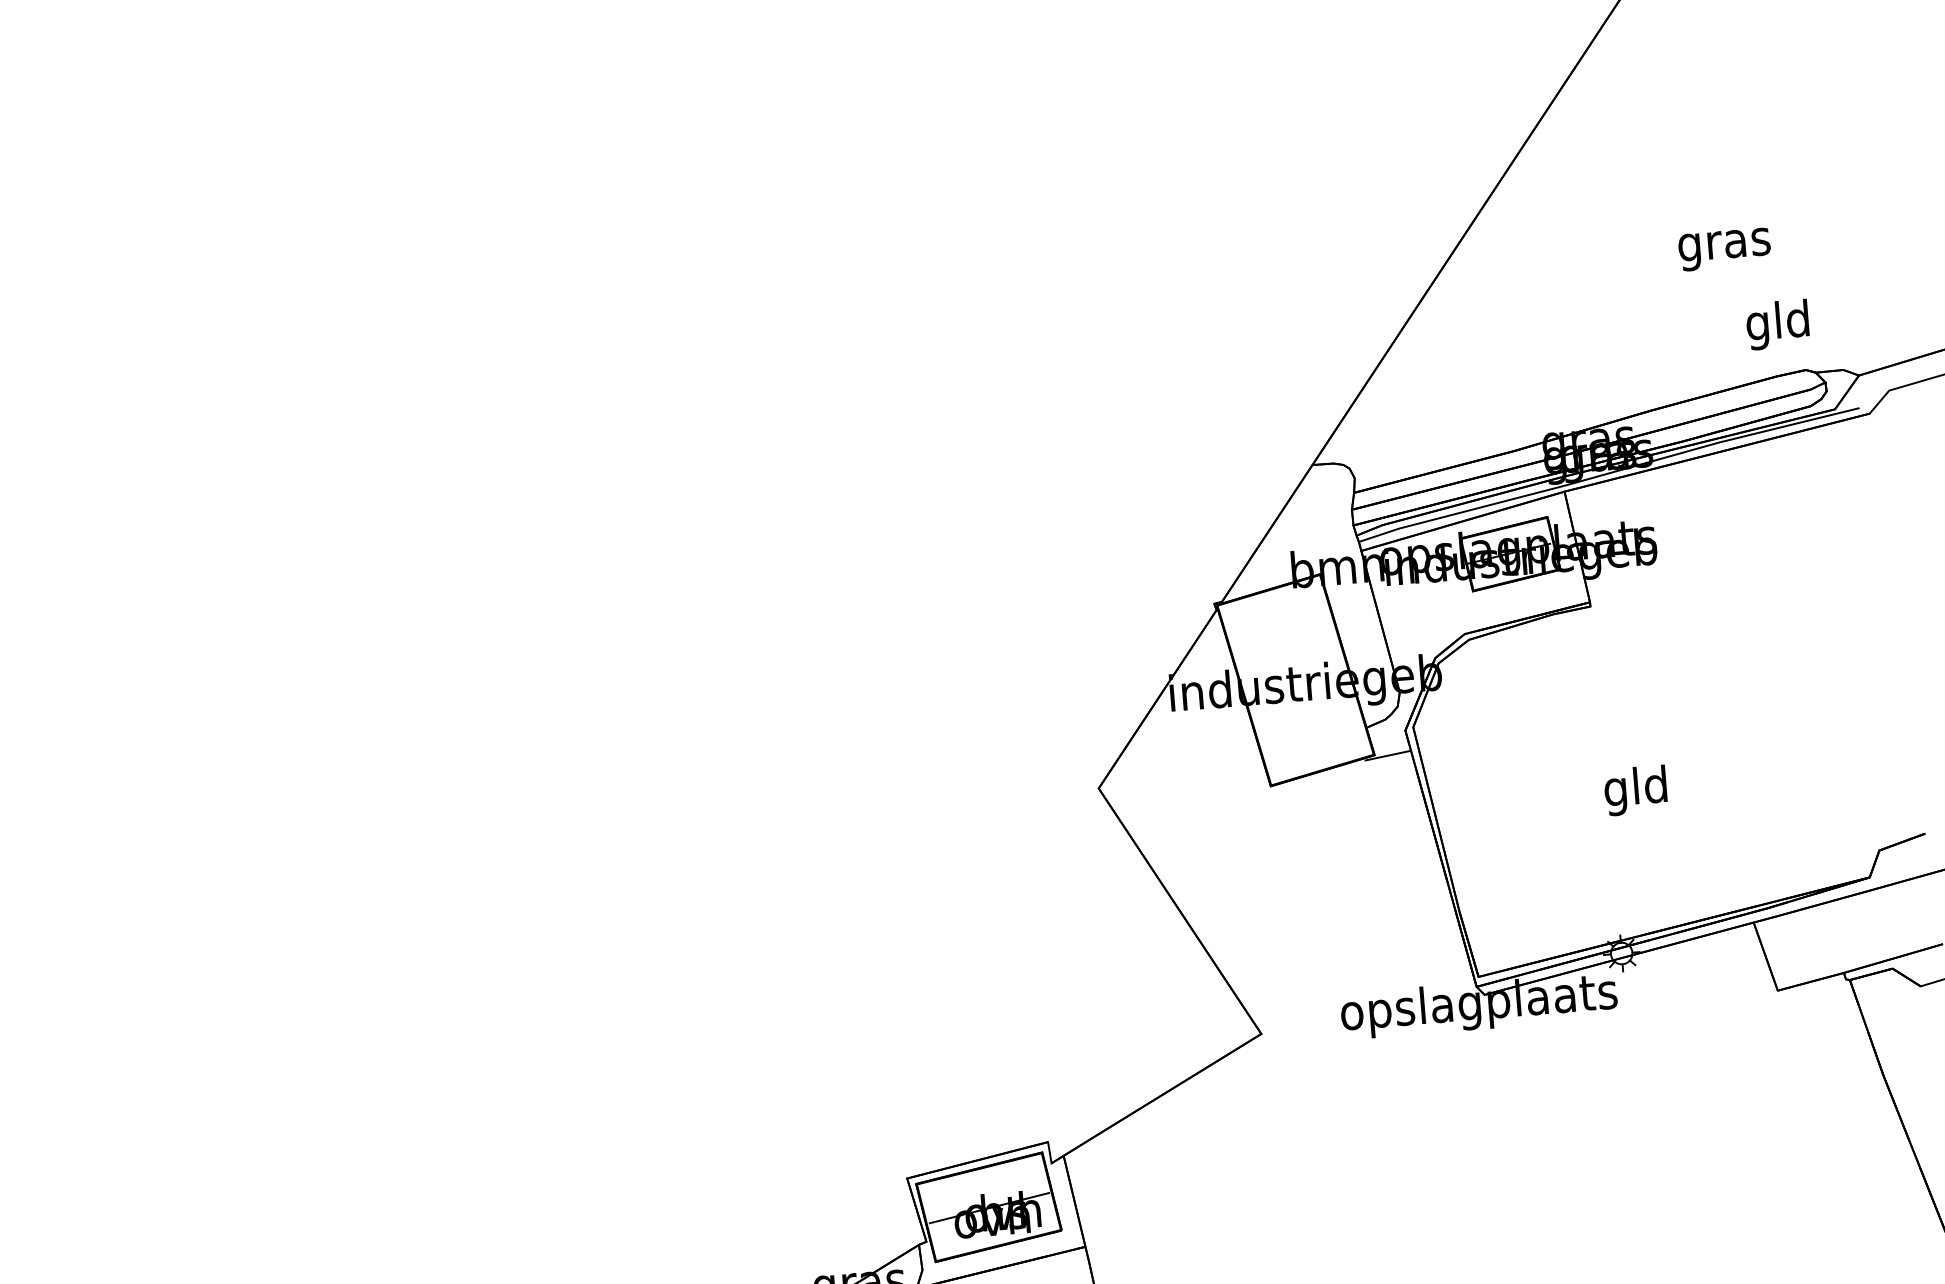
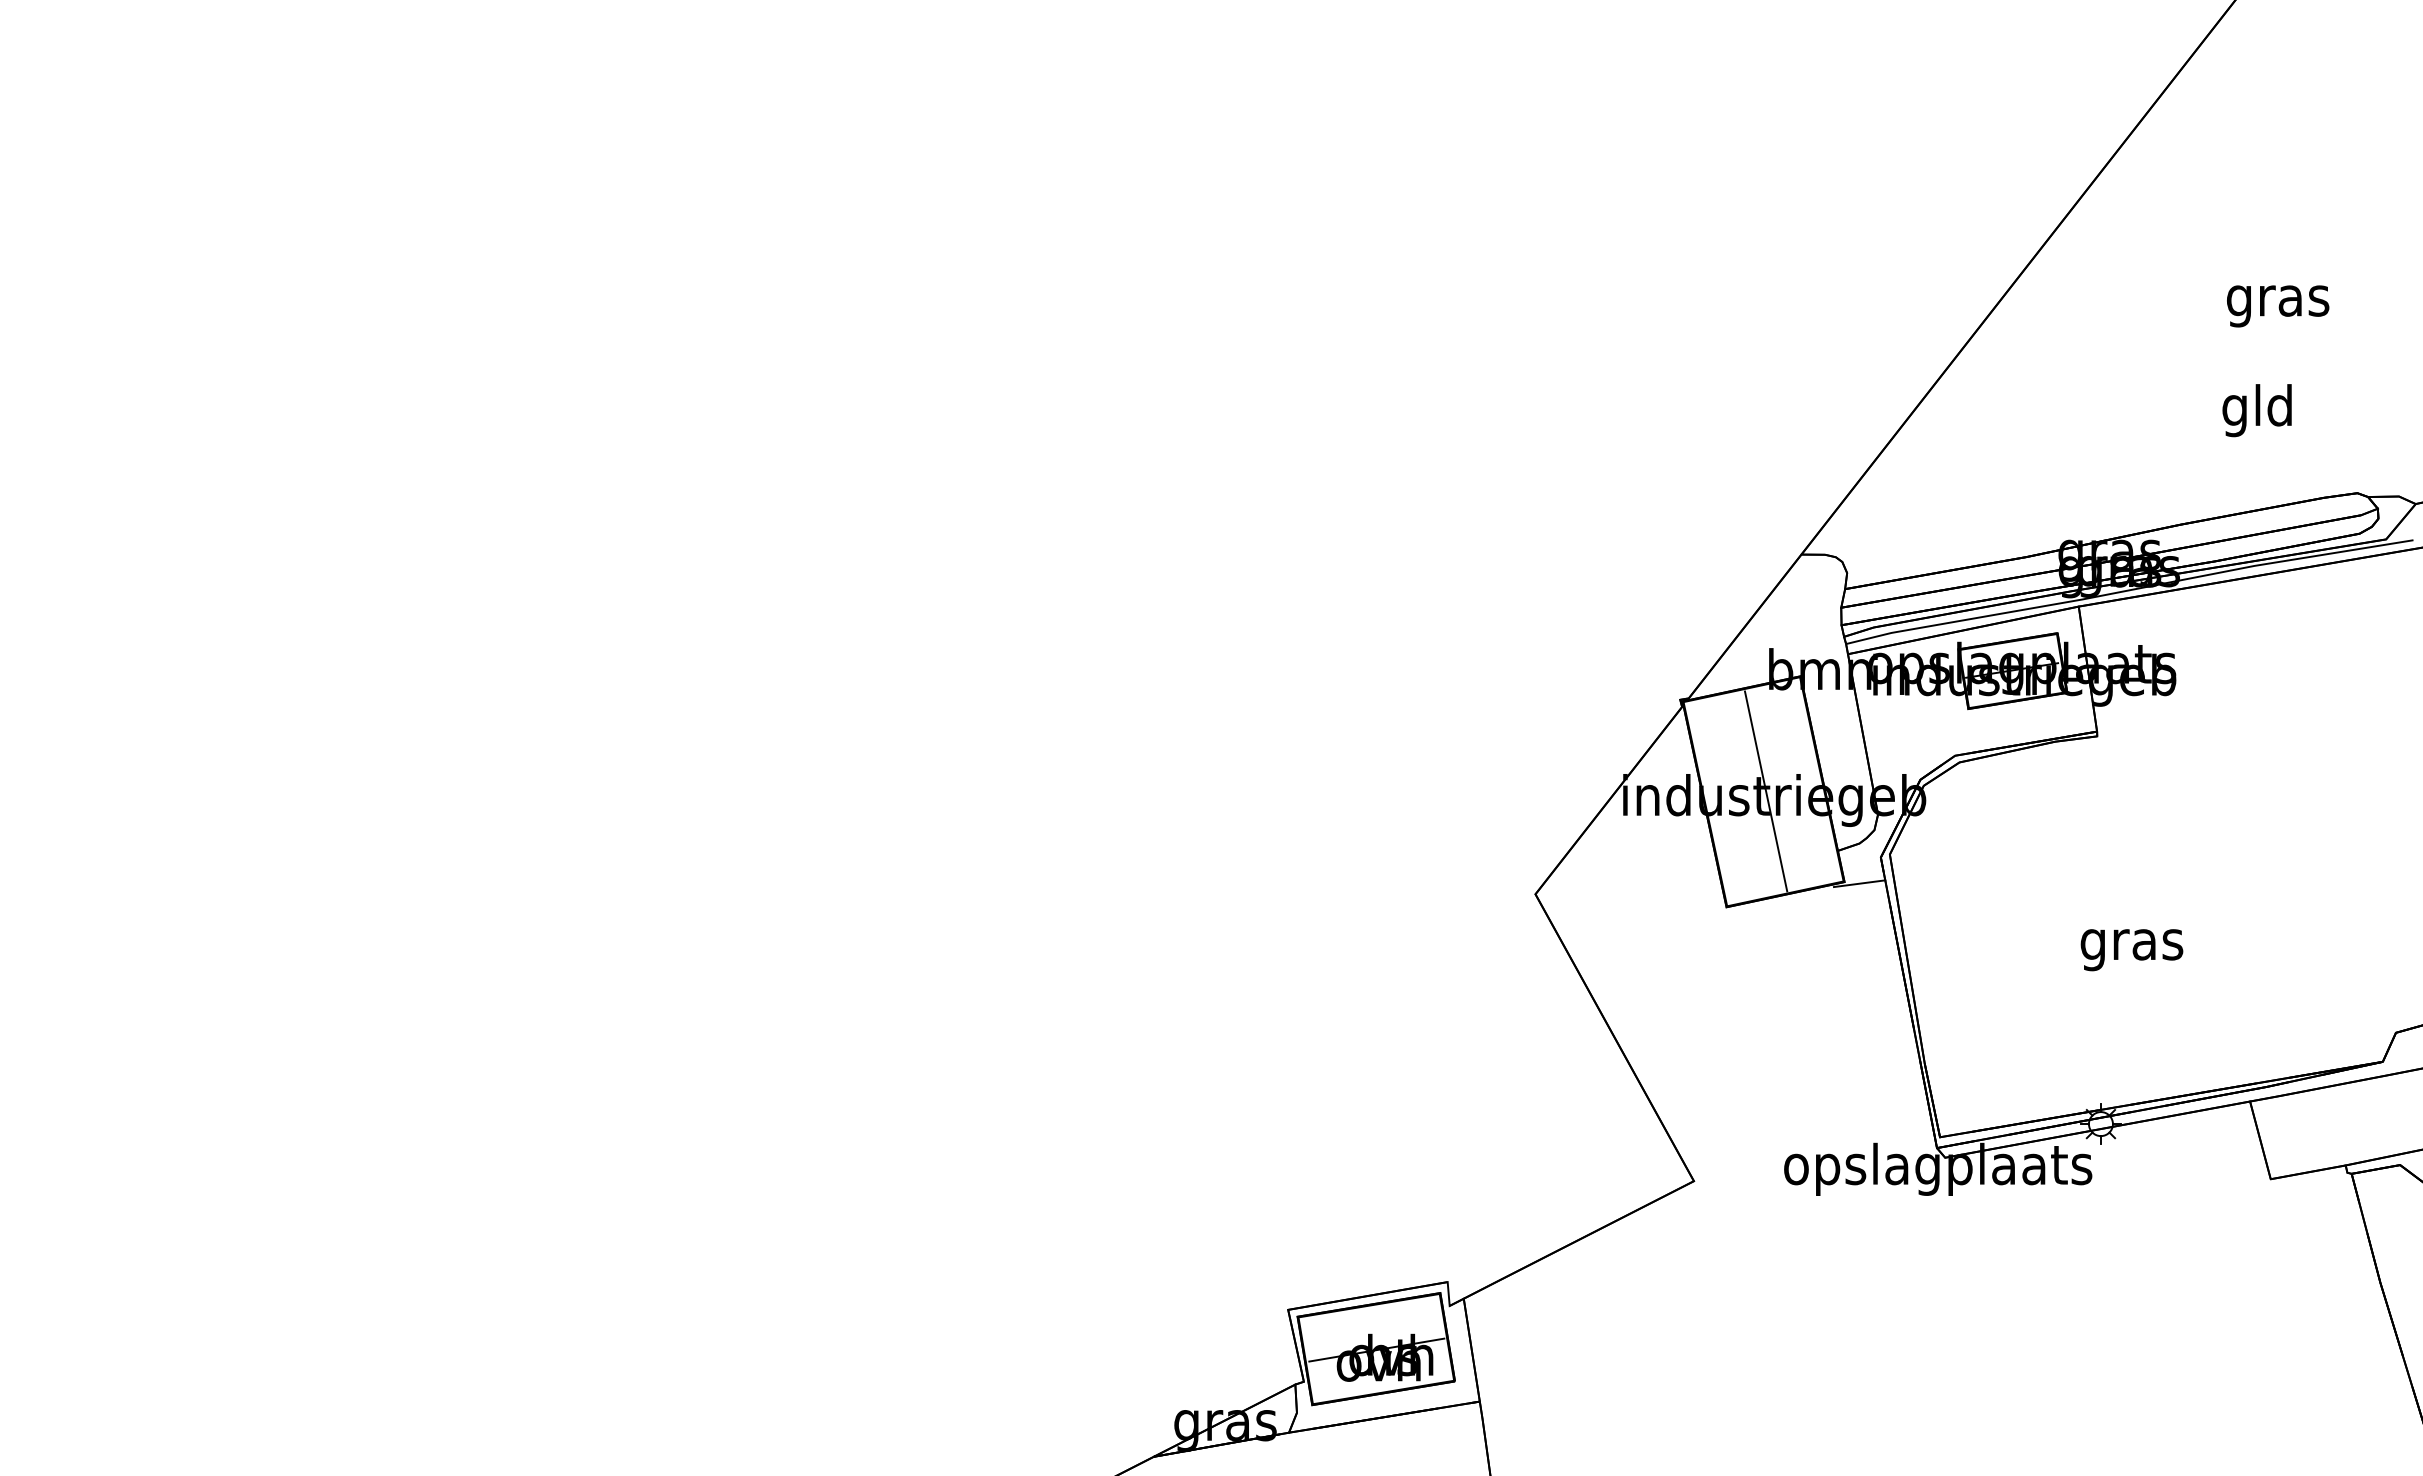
text: (1725, 249) -> (2278, 306), moved
text: (1777, 324) -> (2256, 410), moved
line: (1297, 679) -> (1765, 791), added
text: (1636, 790) -> (2131, 944), gld -> gras

